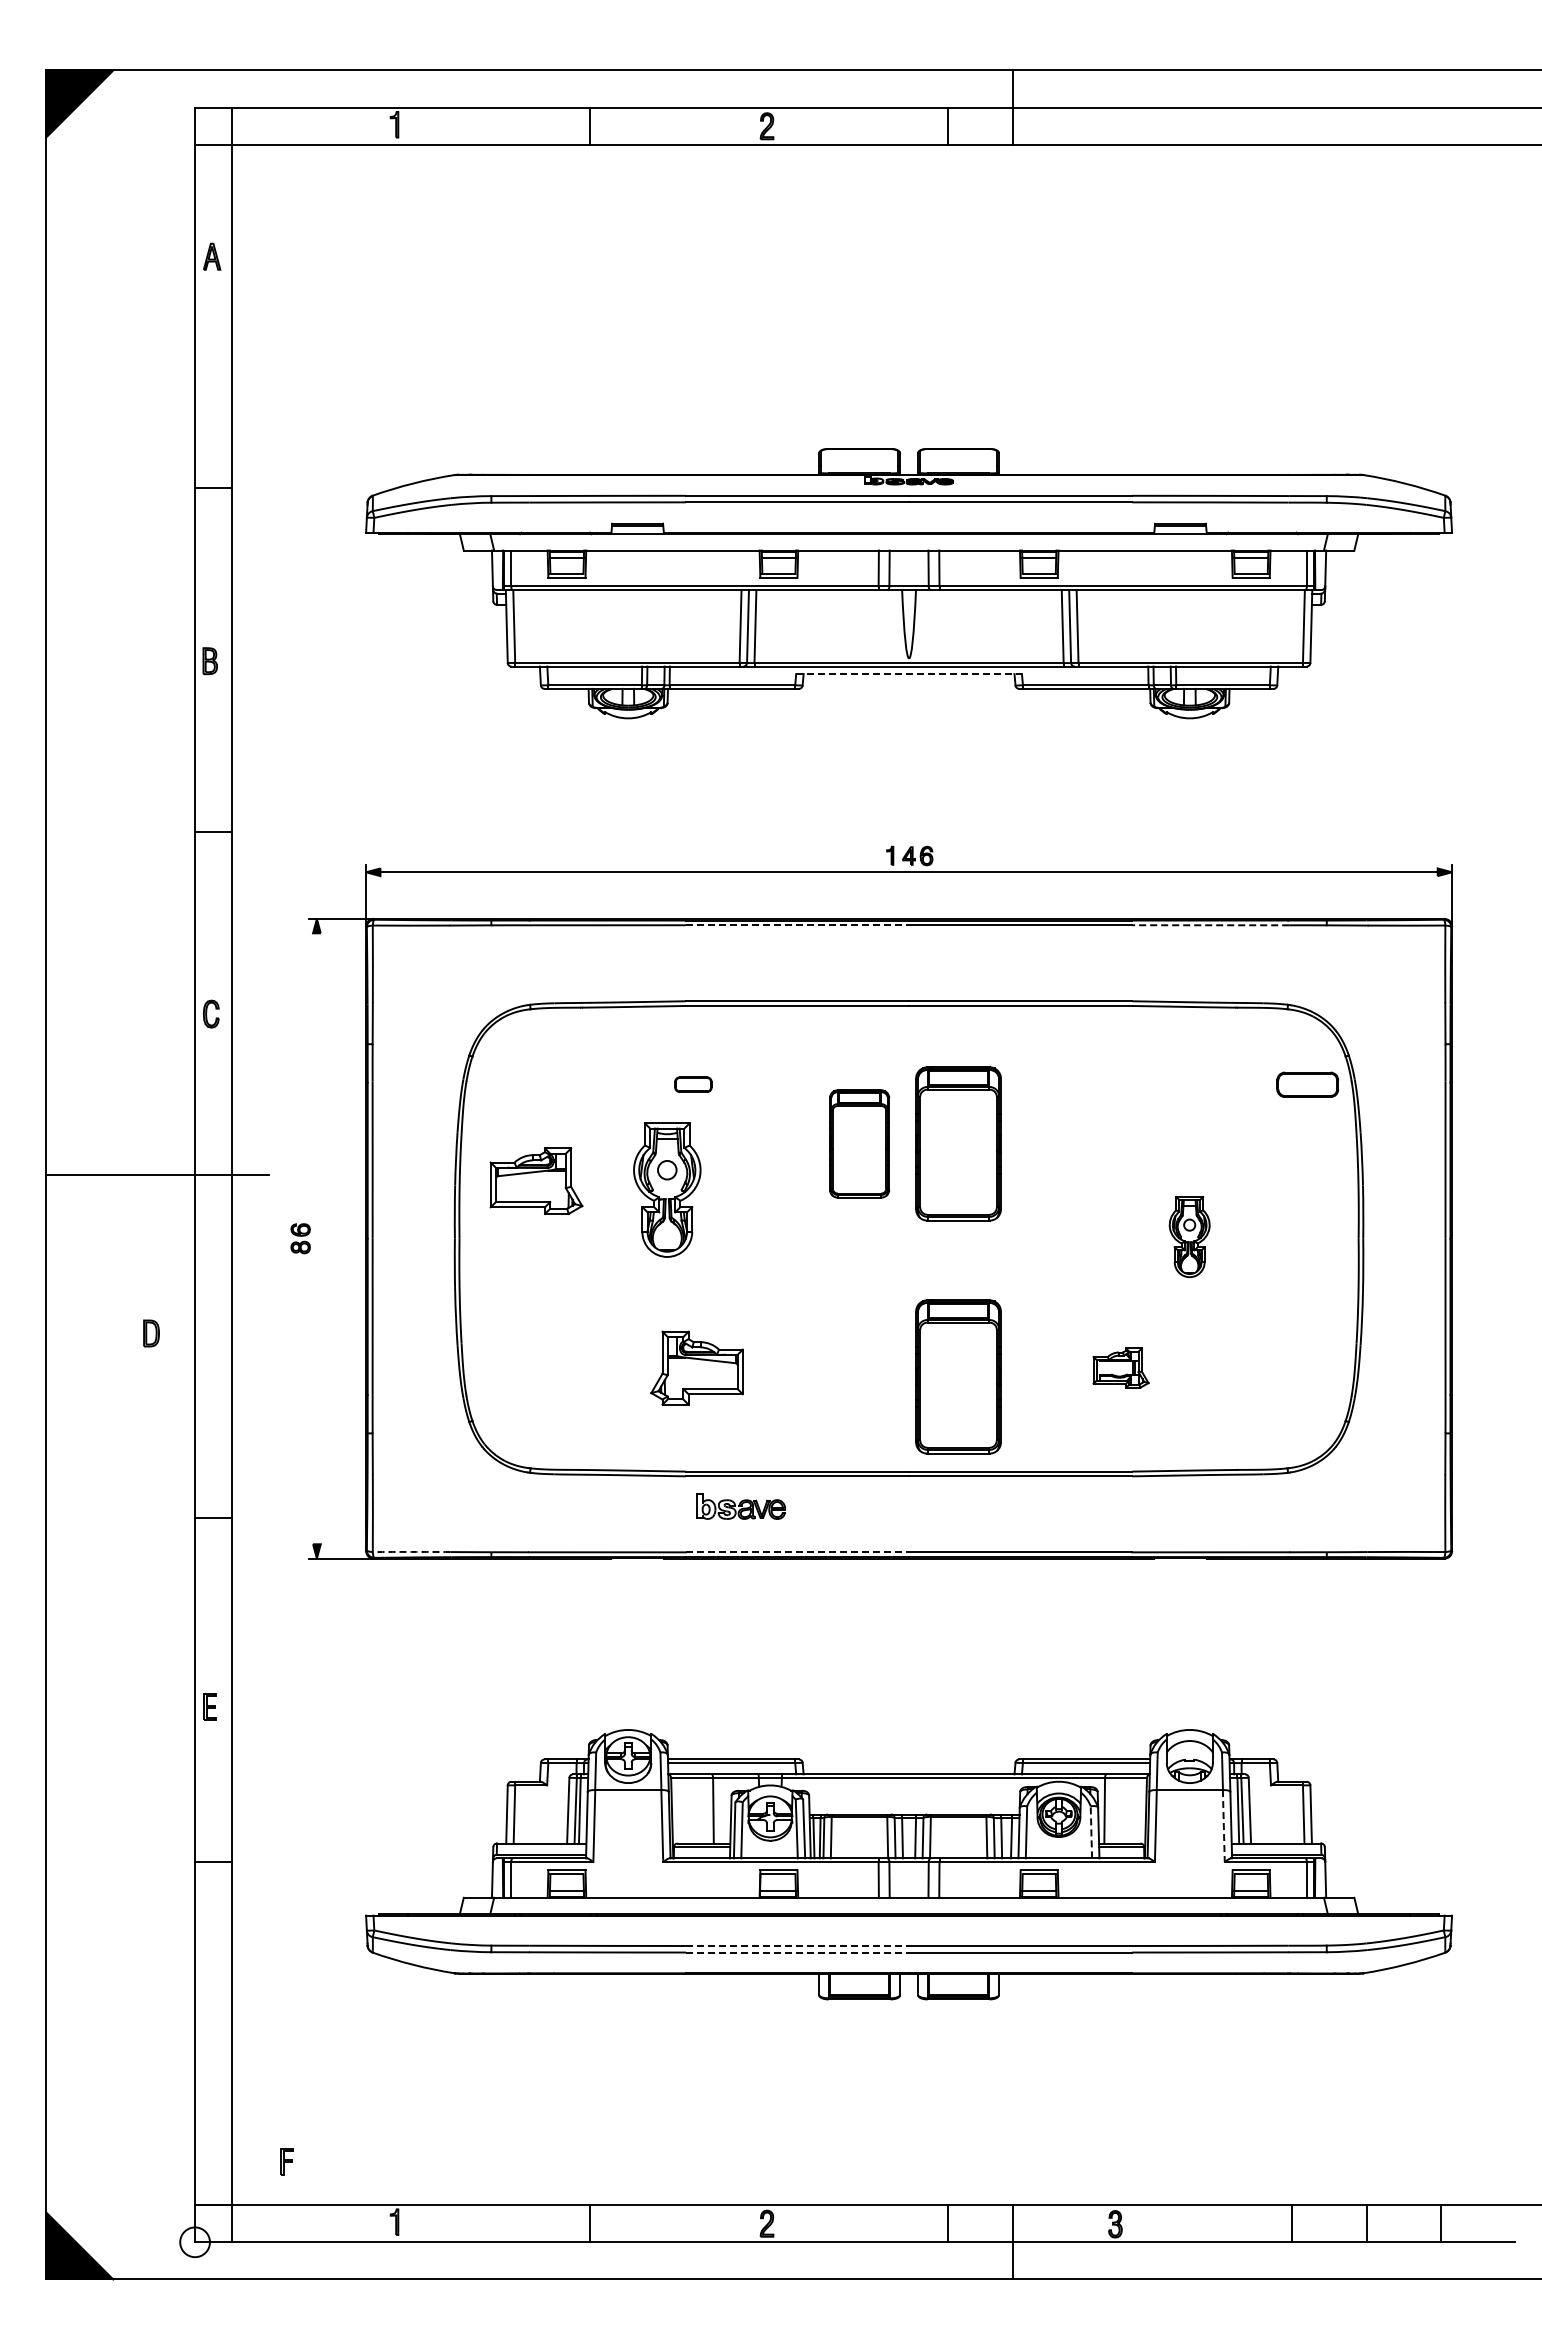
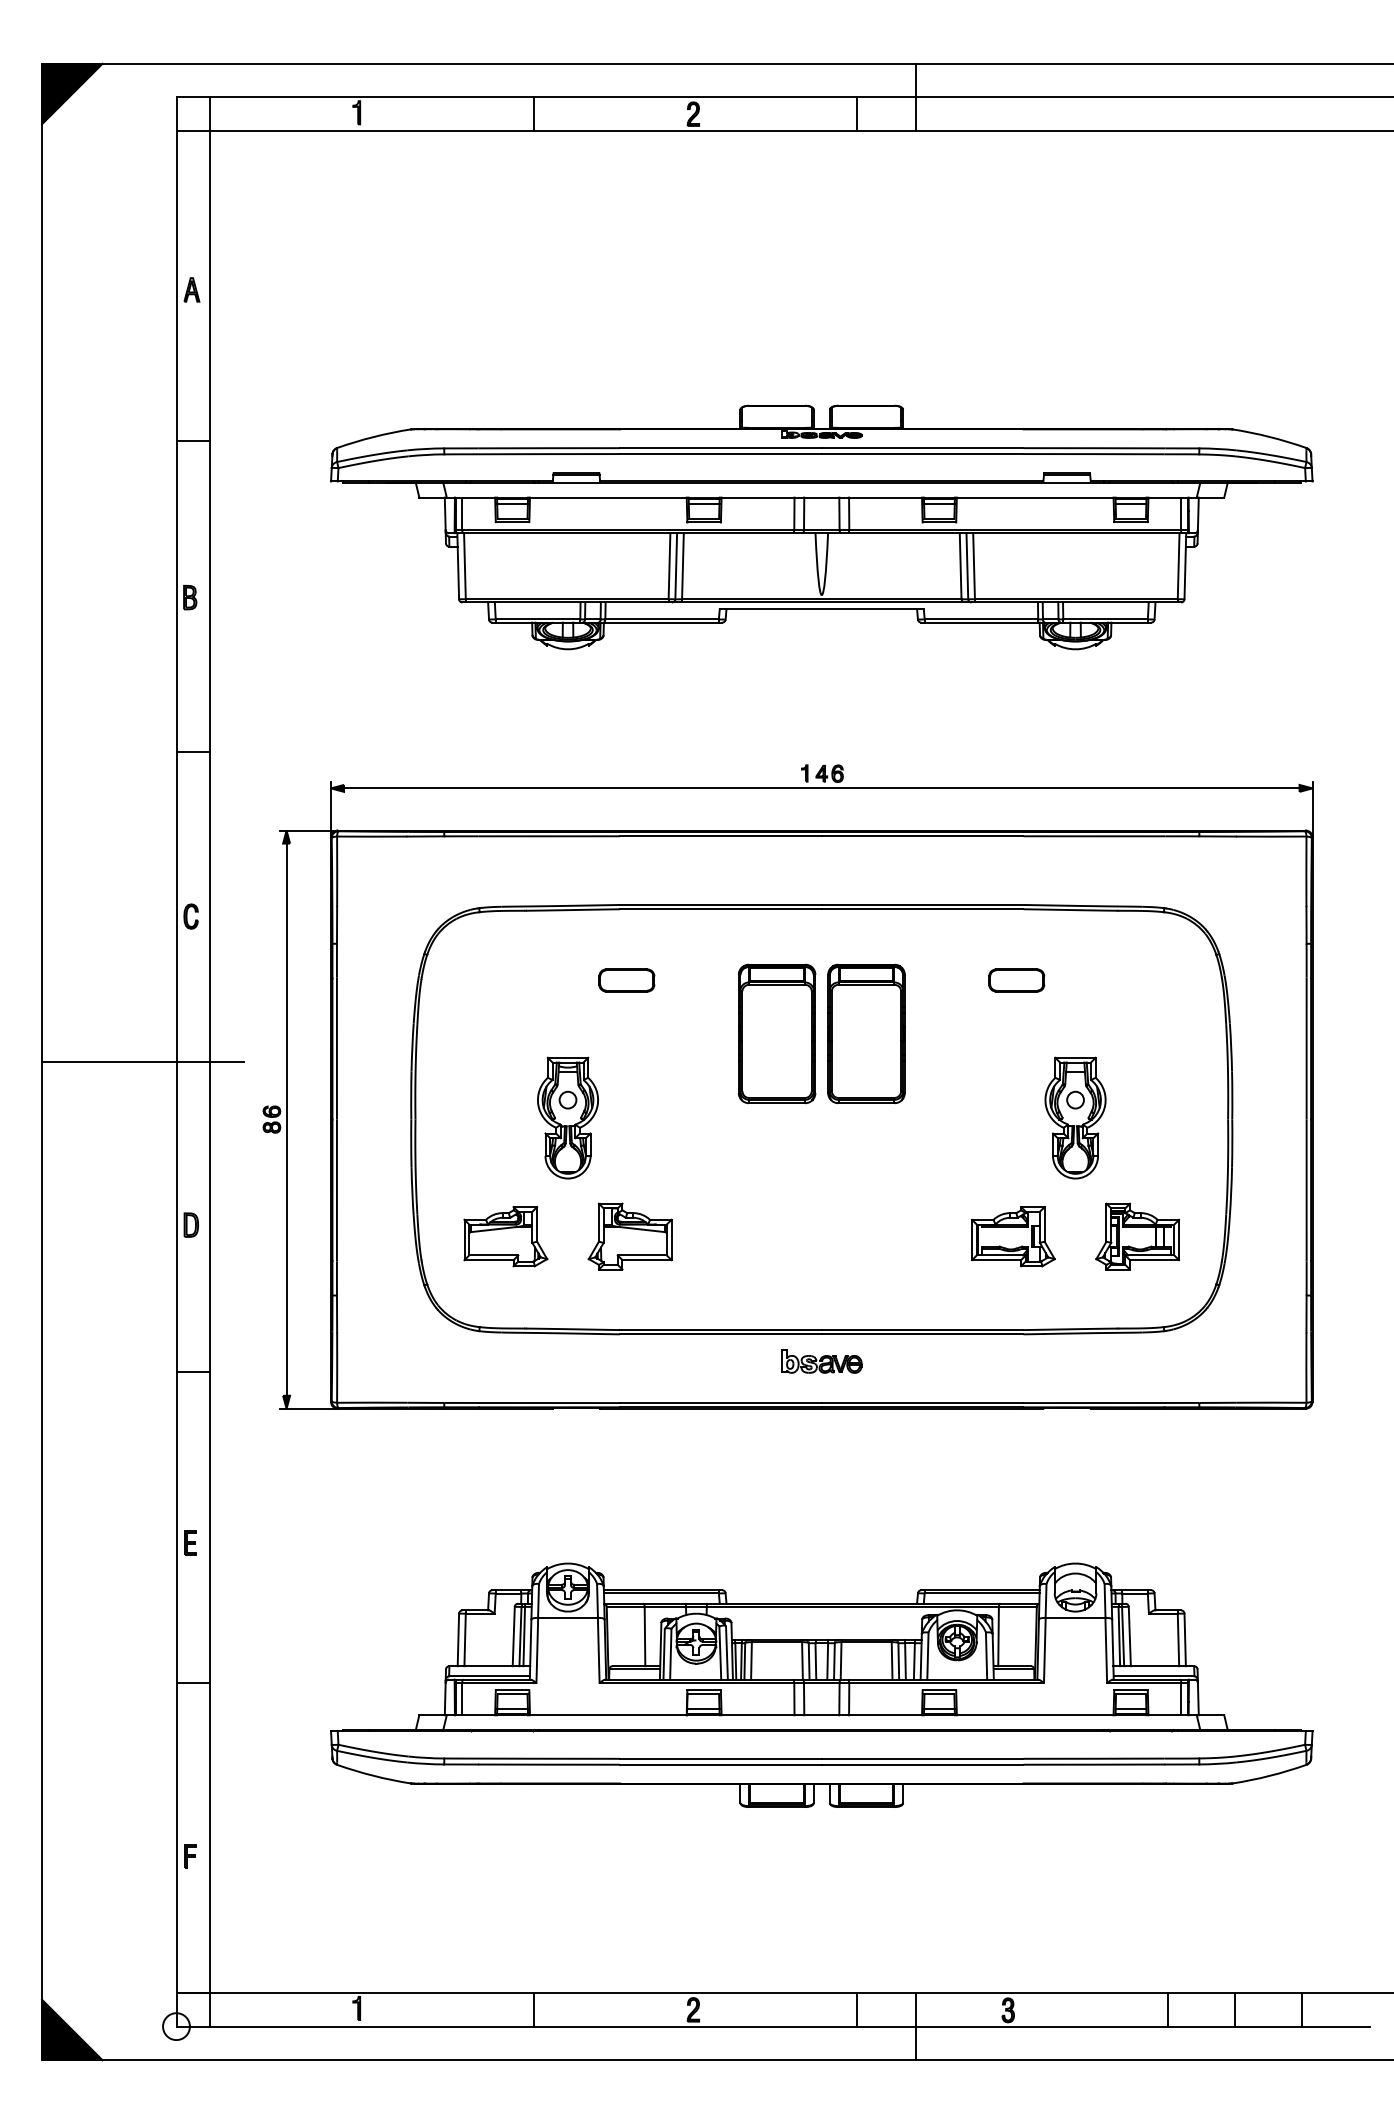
part: (212, 256) -> (192, 289), moved
line: (909, 674) -> (822, 609), dashed -> solid
line: (797, 925) -> (720, 836), dashed -> solid
line: (1209, 925) -> (1093, 836), dashed -> solid
part: (693, 1084) -> (626, 980), size x1.67
part: (1307, 1084) -> (1016, 980), moved
part: (859, 1143) -> (776, 1033), size x1.43
part: (536, 1180) -> (505, 1235), moved
part: (667, 1189) -> (568, 1117), moved
part: (1189, 1236) -> (1075, 1117), size x1.67
line: (316, 1238) -> (286, 1119), added
part: (151, 1333) -> (191, 1225), moved
part: (1120, 1367) -> (1012, 1235), size x1.67
part: (1258, 1367) -> (1137, 1235), added
part: (958, 1376) -> (866, 1244), removed
part: (741, 1506) -> (822, 1361), moved
arc: (411, 1551) -> (372, 1402), dashed -> solid
line: (797, 1552) -> (720, 1403), dashed -> solid
line: (1223, 1826) -> (1105, 1650), dashed -> solid
line: (1091, 1831) -> (986, 1655), dashed -> solid
line: (797, 1945) -> (720, 1758), dashed -> solid
line: (797, 1952) -> (720, 1764), dashed -> solid
part: (286, 2161) -> (189, 1855), moved

